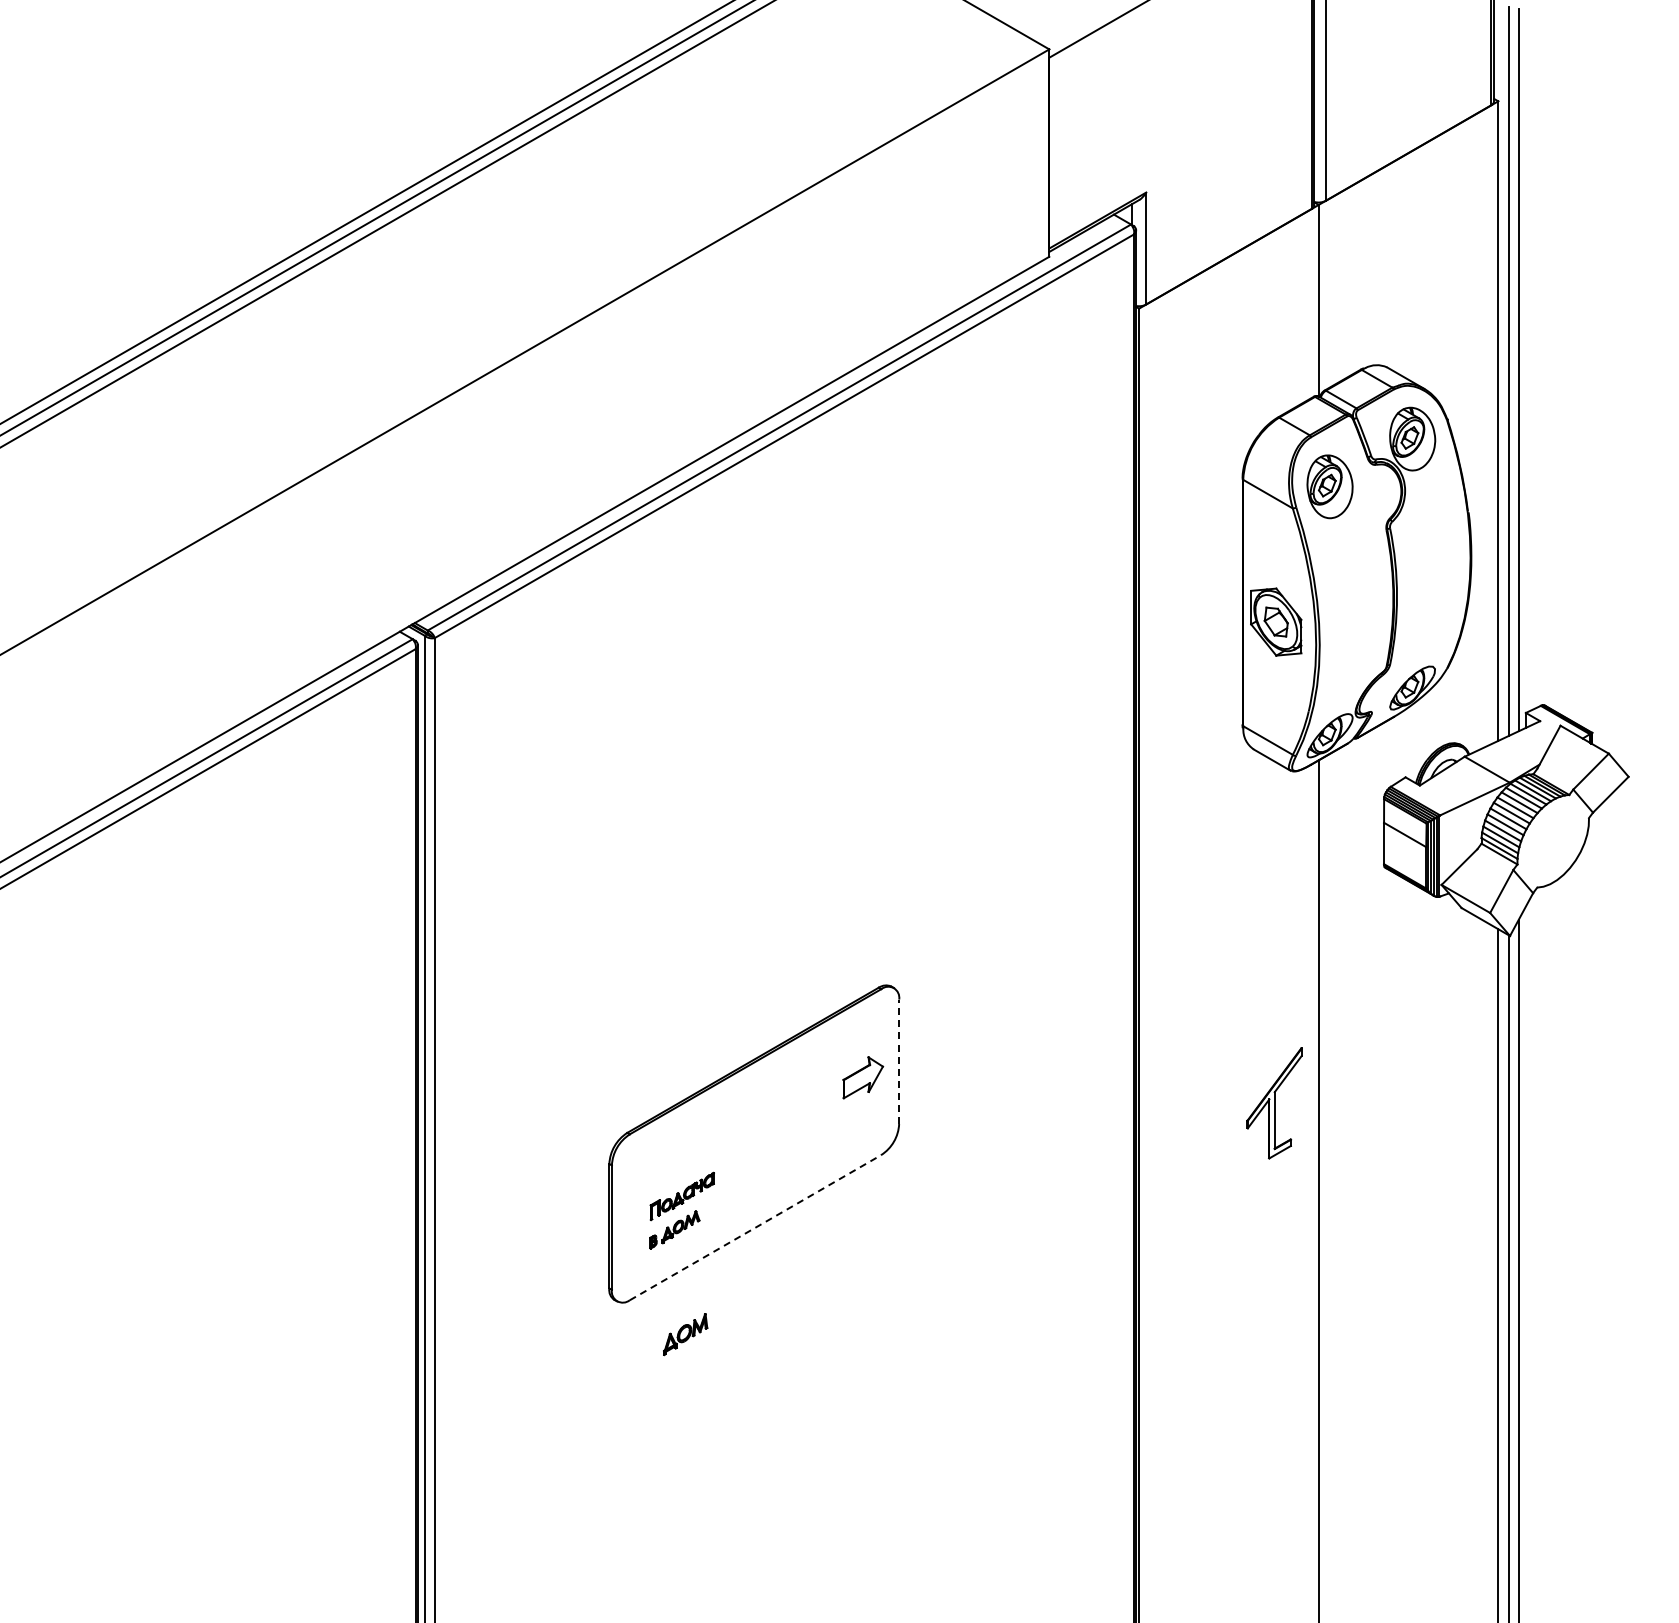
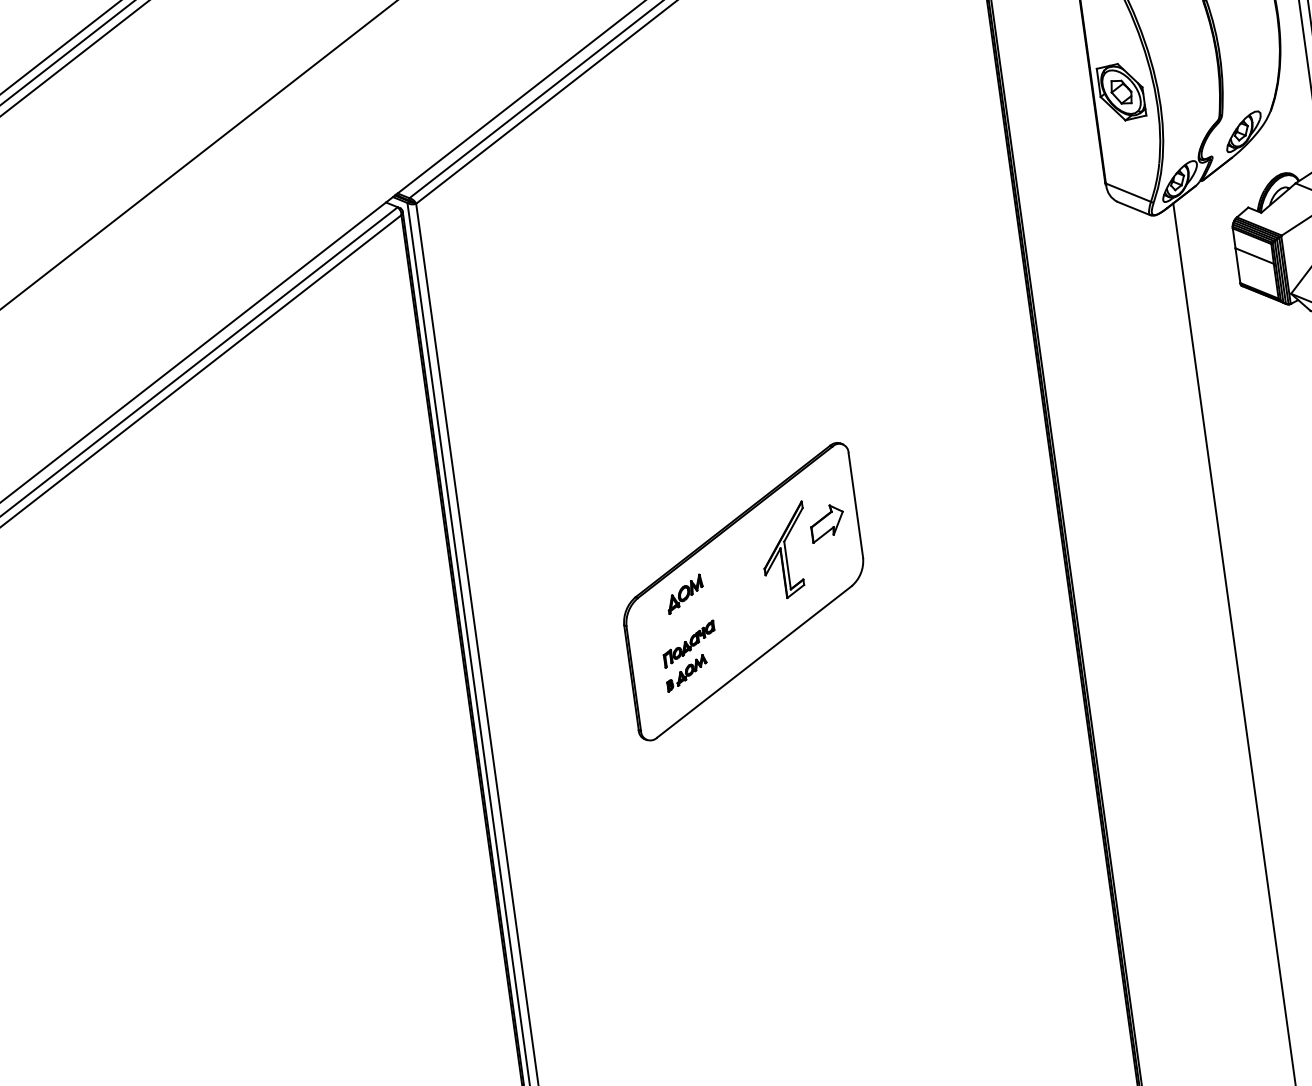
line: (899, 1061) -> (856, 505), dashed -> solid
part: (1274, 1103) -> (785, 551), moved
line: (755, 1227) -> (754, 661), dashed -> solid
part: (685, 1334) -> (685, 594), moved

